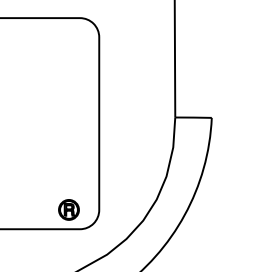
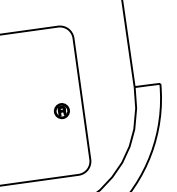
part: (68, 209) -> (61, 110), moved

